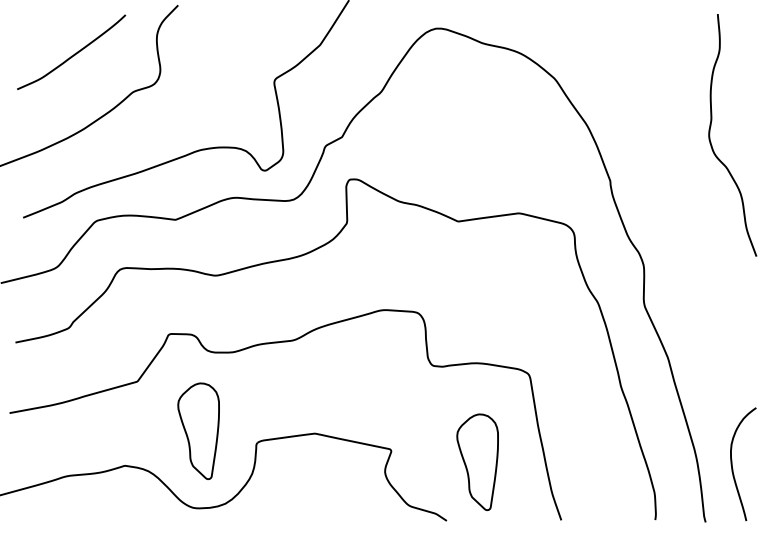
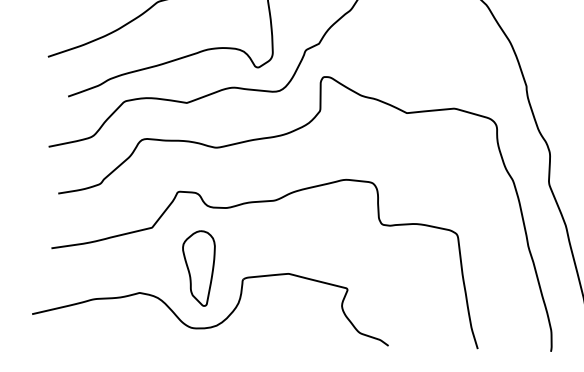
part: (477, 461) -> (414, 300), removed

